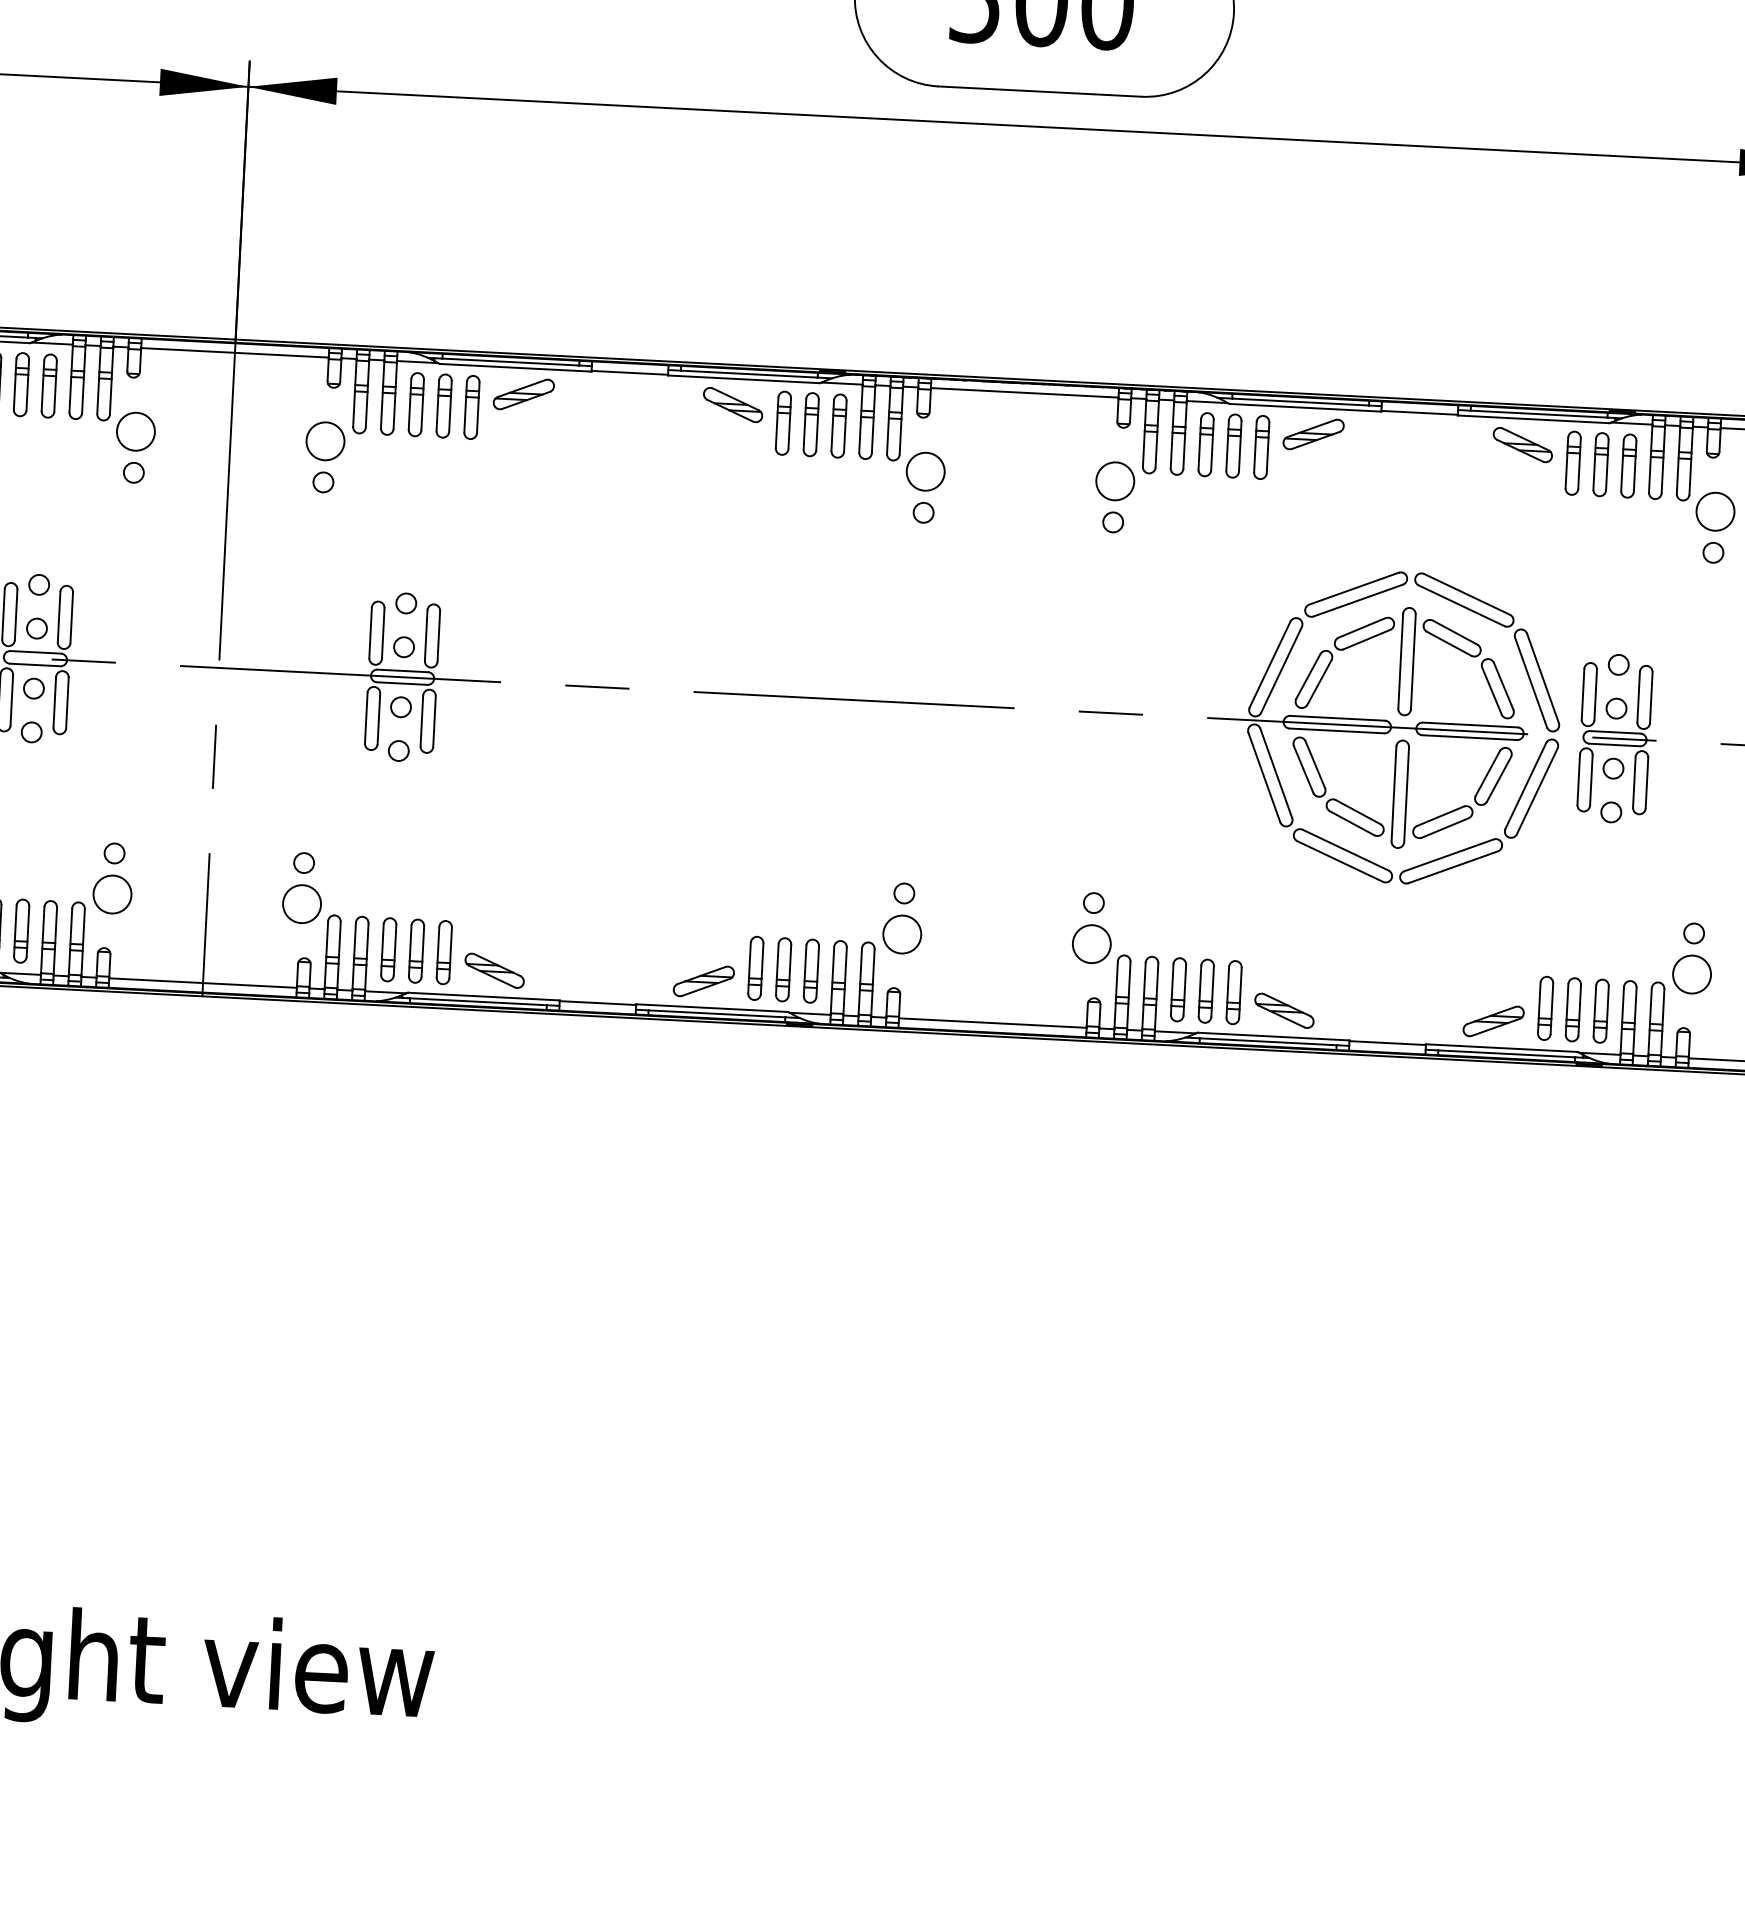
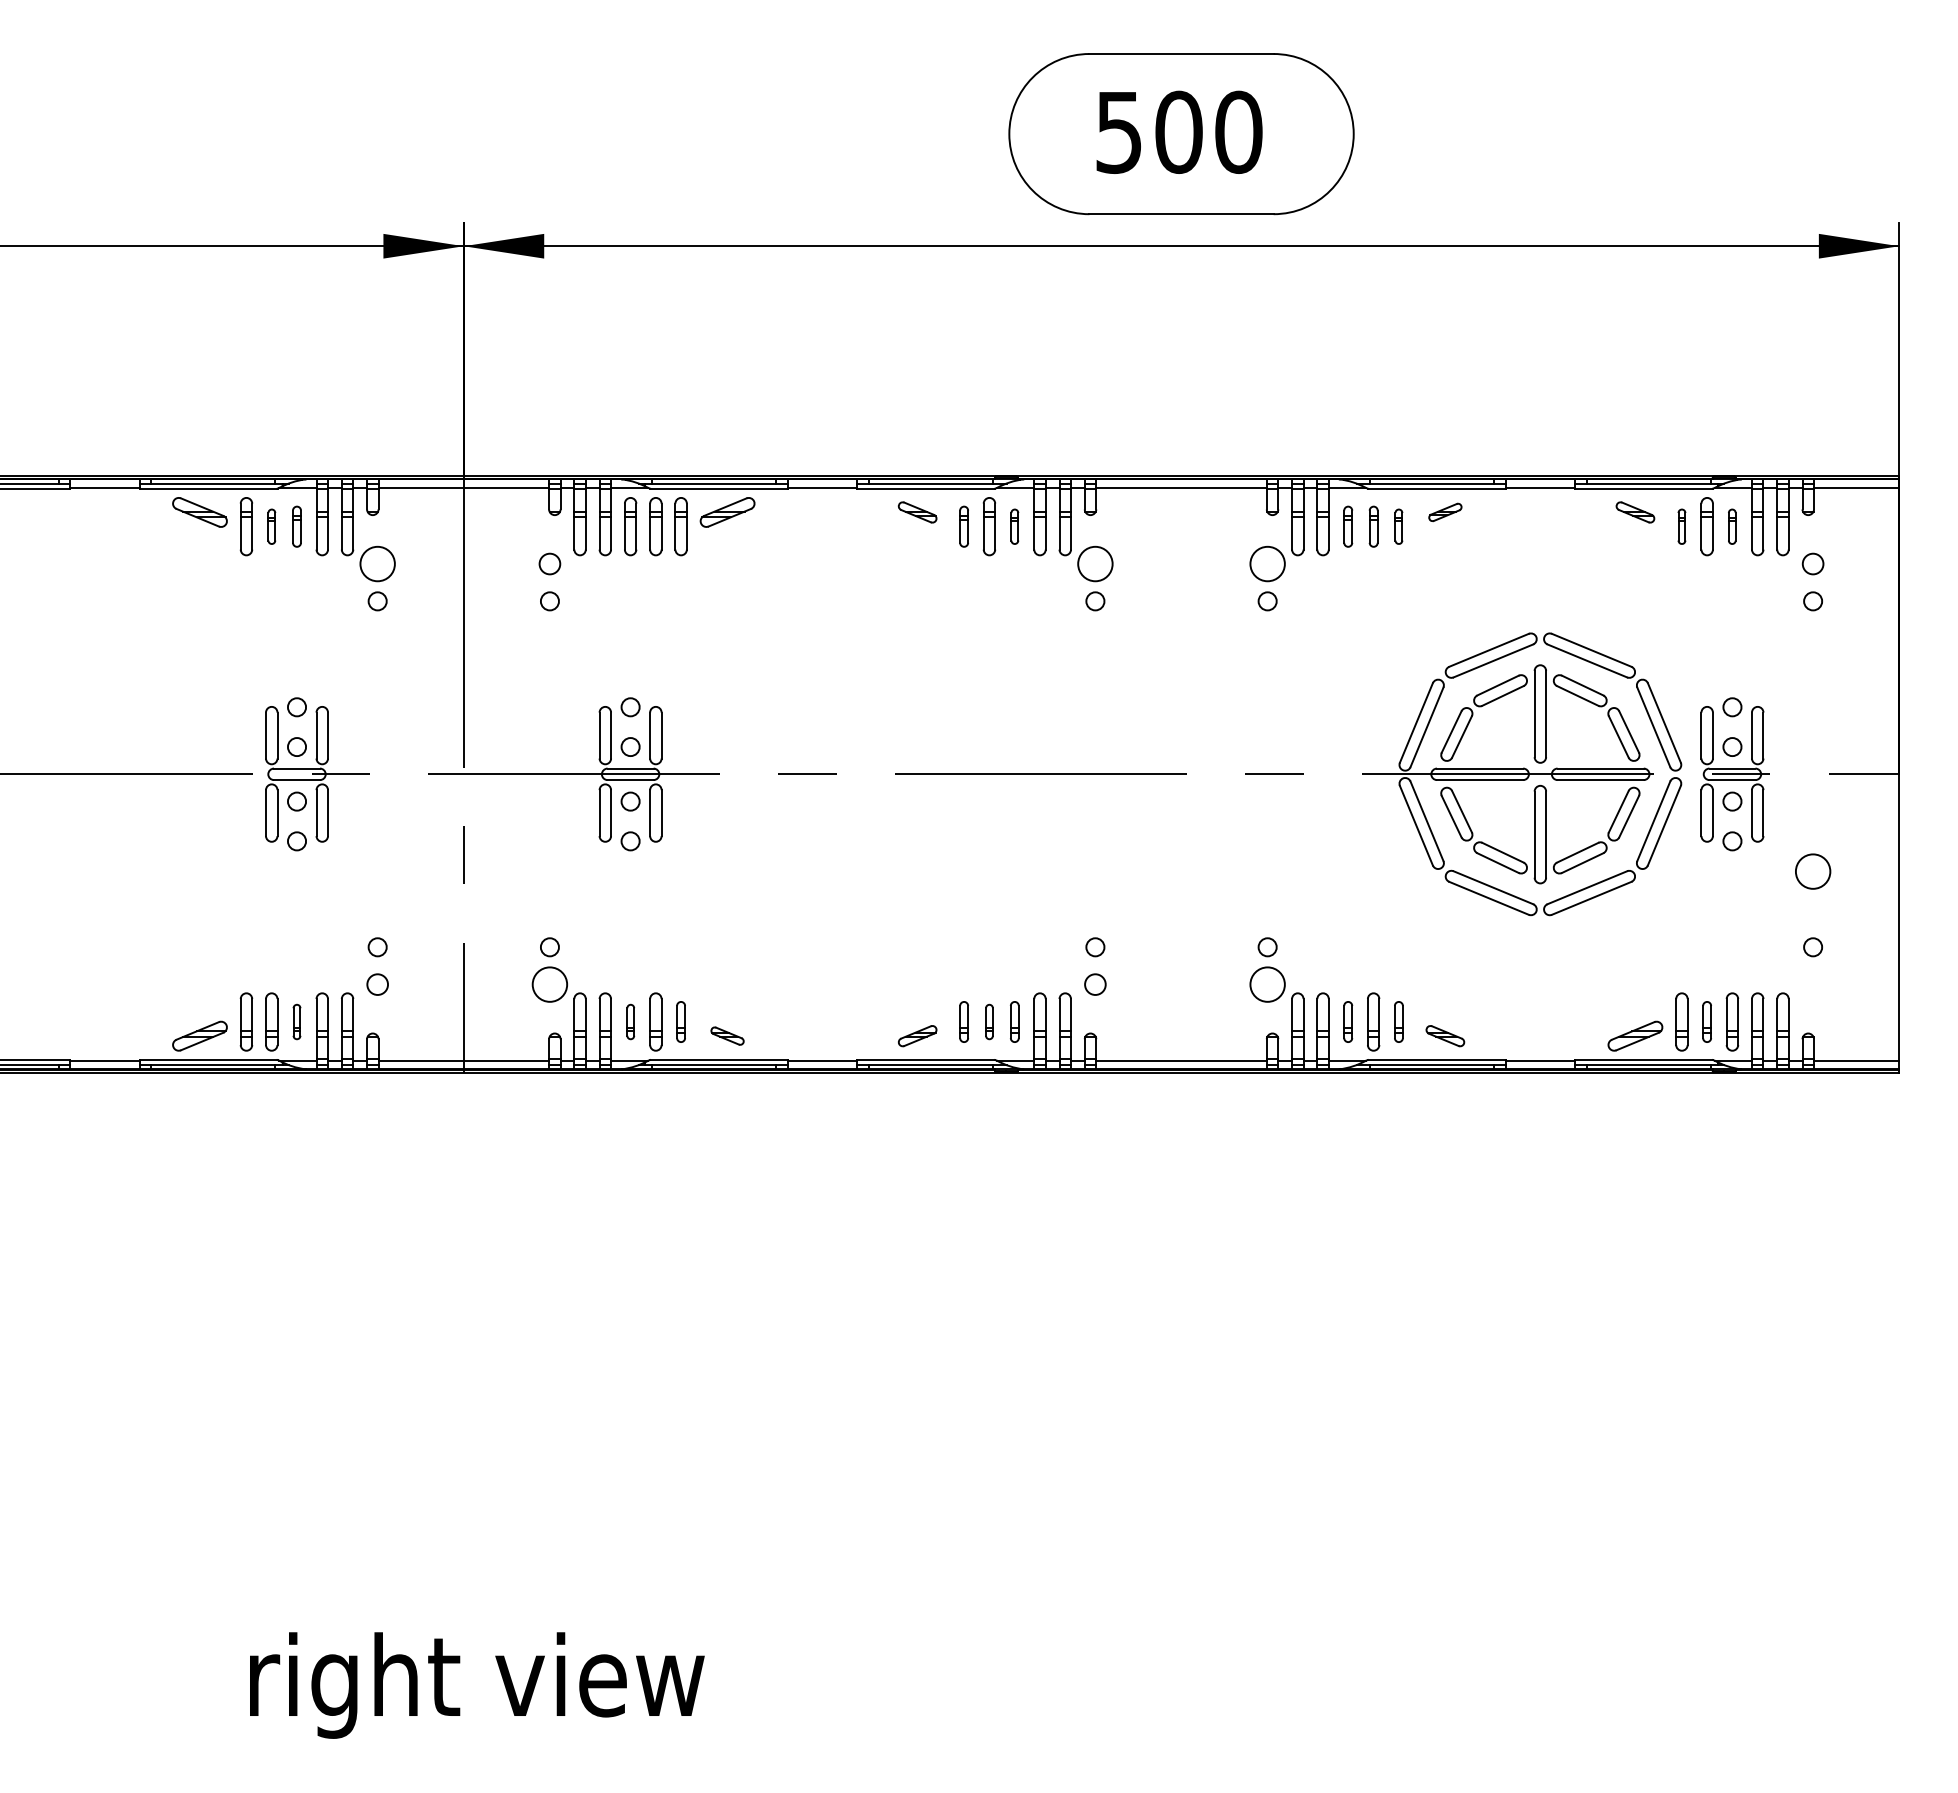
part: (21, 384) -> (271, 526), size x0.6
part: (48, 385) -> (296, 526), size x0.7
part: (732, 405) -> (917, 512), size x0.7
part: (782, 423) -> (963, 526), size x0.7
part: (838, 425) -> (1014, 526), size x0.6
part: (1313, 434) -> (1445, 512), size x0.6
circle: (325, 440) -> (549, 563), size x0.6
part: (1205, 444) -> (1347, 526), size x0.7
part: (1233, 445) -> (1373, 526), size x0.7
part: (1522, 445) -> (1635, 512), size x0.7
part: (1261, 447) -> (1398, 526), size x0.6
part: (1572, 463) -> (1681, 526), size x0.6
part: (1627, 465) -> (1731, 526), size x0.6
circle: (1714, 511) -> (1812, 563), size x0.6
circle: (112, 894) -> (377, 984), size x0.6
part: (21, 930) -> (296, 1021), size x0.6
circle: (902, 934) -> (1095, 984), size x0.6
part: (388, 949) -> (630, 1021), size x0.6
part: (443, 952) -> (680, 1021), size x0.7
part: (755, 967) -> (963, 1021), size x0.7
part: (783, 969) -> (989, 1021), size x0.6
part: (494, 970) -> (727, 1035), size x0.6
part: (811, 970) -> (1014, 1021), size x0.7
circle: (1692, 974) -> (1813, 871), moved
part: (703, 980) -> (917, 1035), size x0.7
part: (1177, 989) -> (1347, 1021), size x0.7
part: (1233, 992) -> (1398, 1021), size x0.7
part: (1572, 1009) -> (1706, 1021), size x0.7
part: (1284, 1010) -> (1445, 1035), size x0.7

